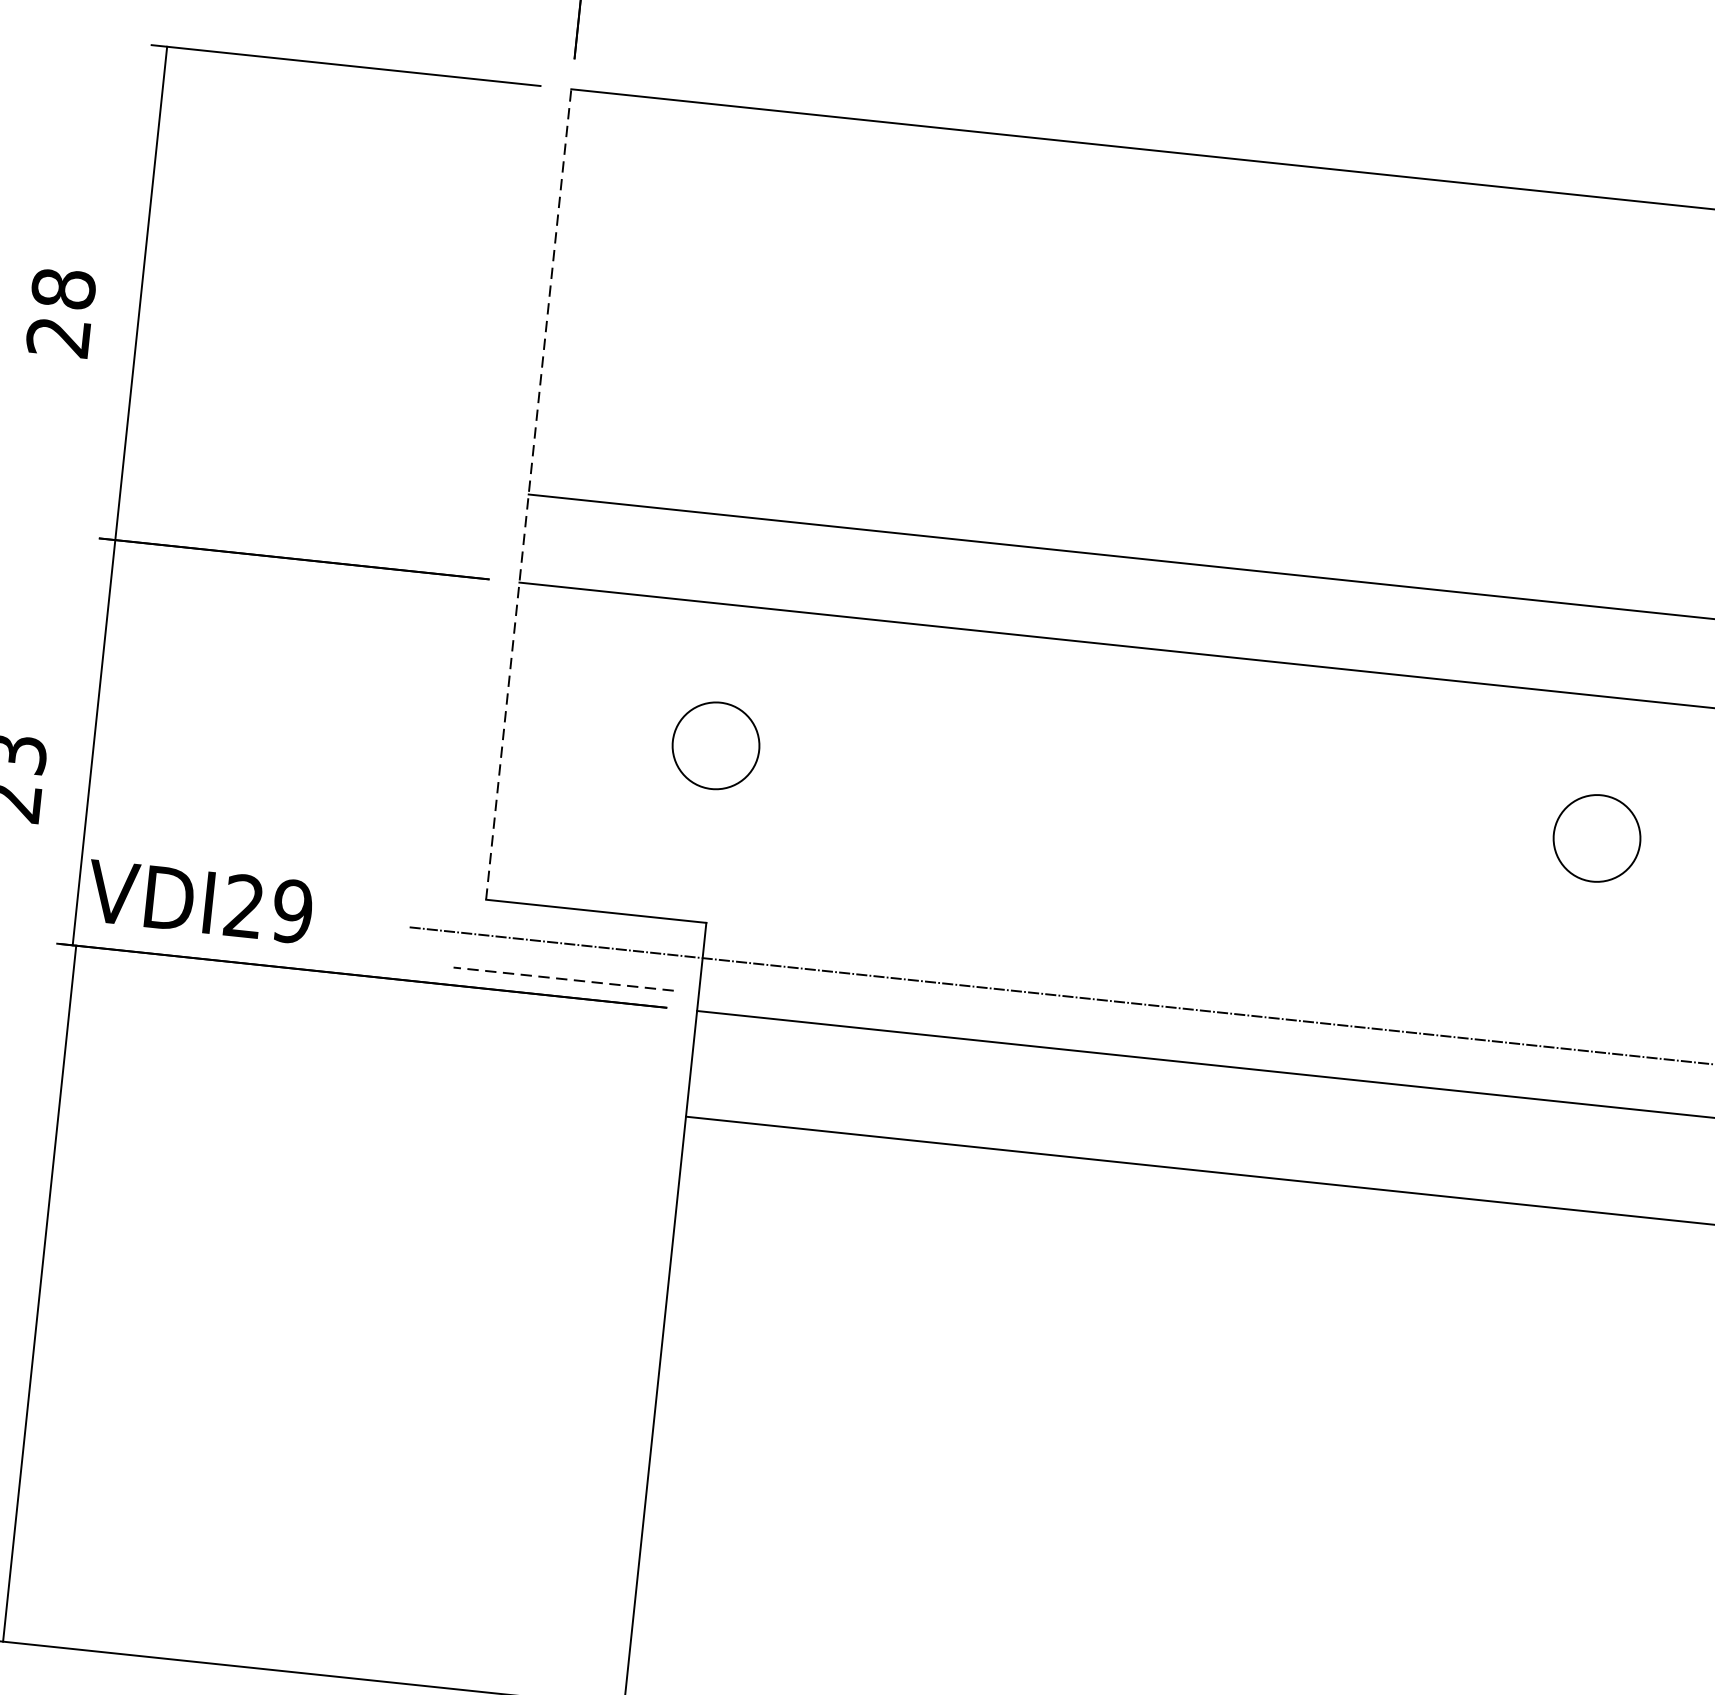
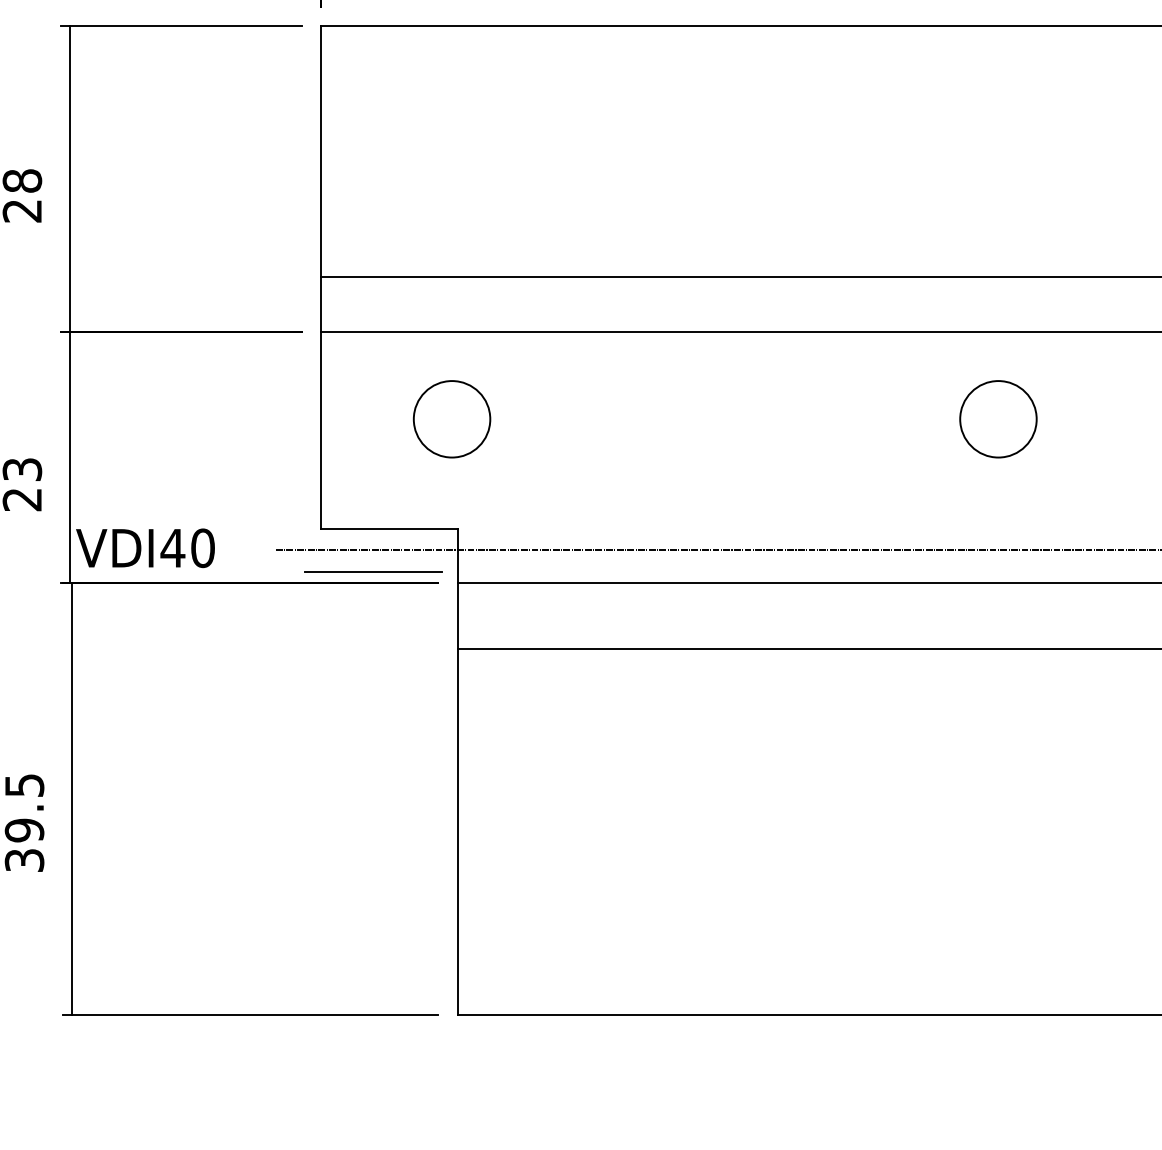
line: (528, 493) -> (320, 276), dashed -> solid
circle: (715, 745) -> (451, 419), size x1.43
circle: (1597, 838) -> (998, 419), size x1.43
text: (267, 909) -> (187, 548), VDI29 -> VDI40
line: (563, 979) -> (373, 572), dashed -> solid

